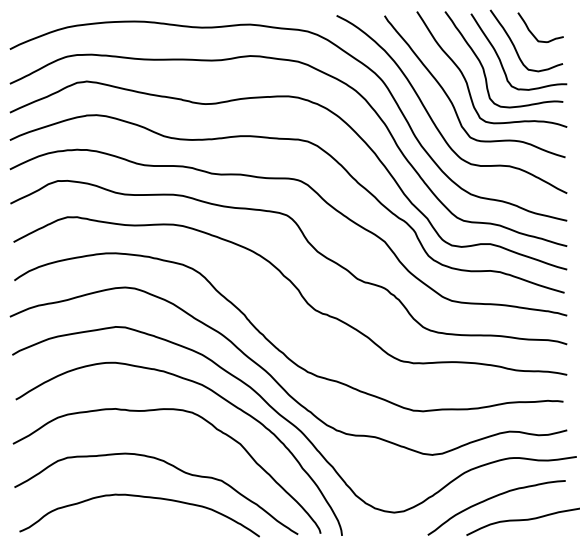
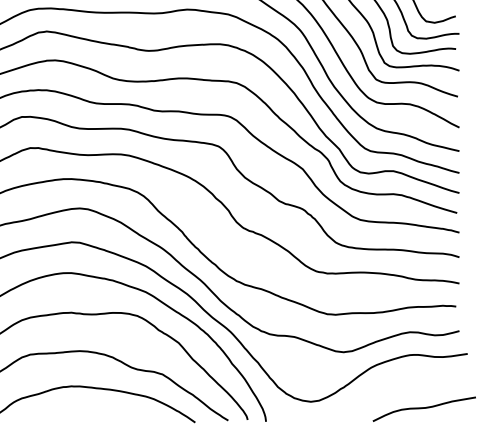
curve: (492, 498) -> (395, 389), removed

